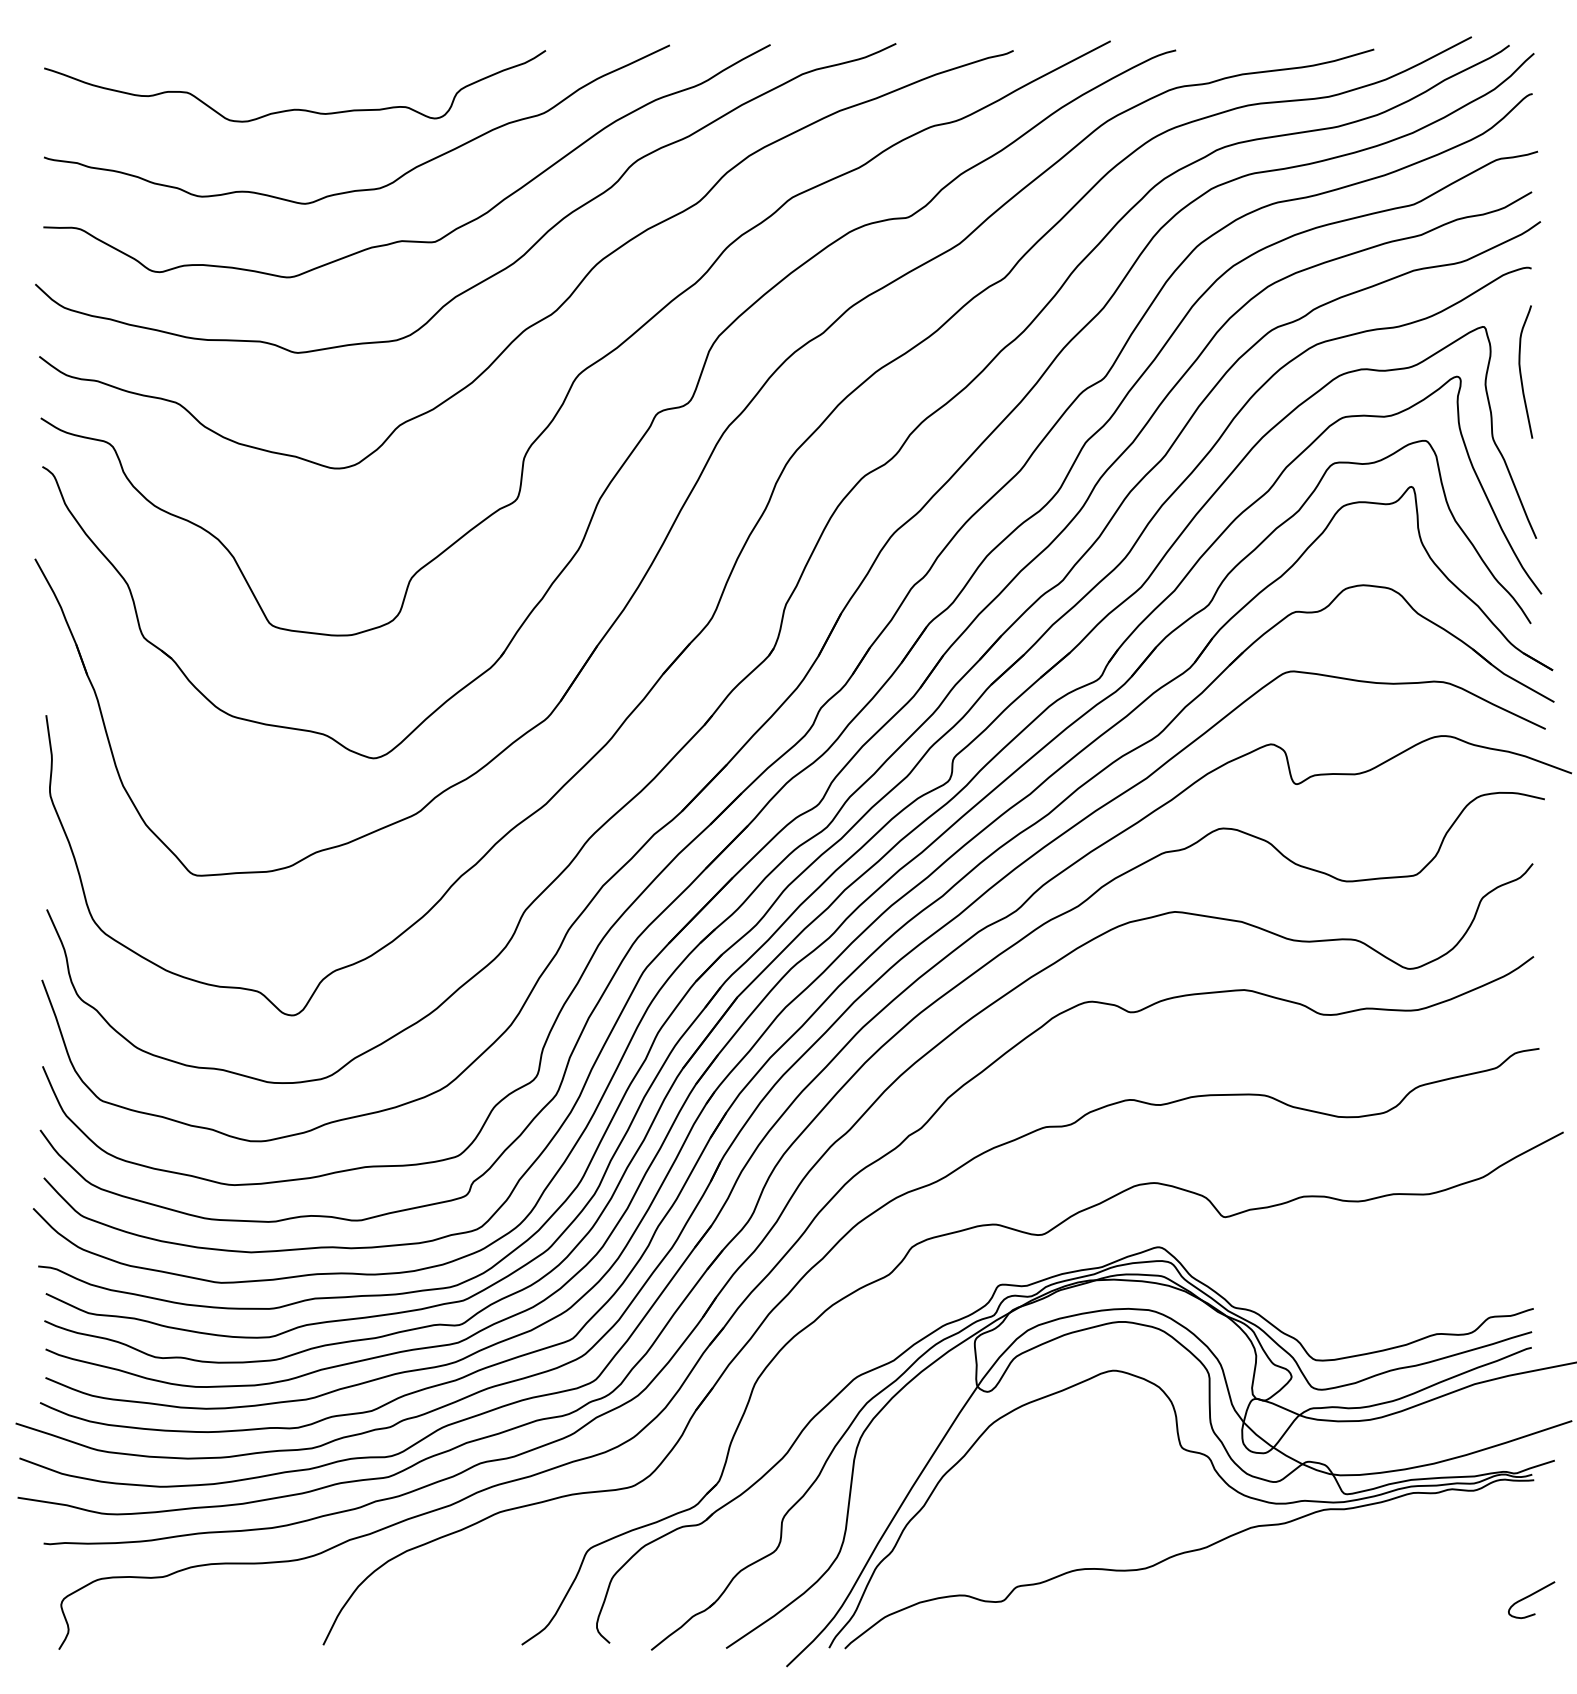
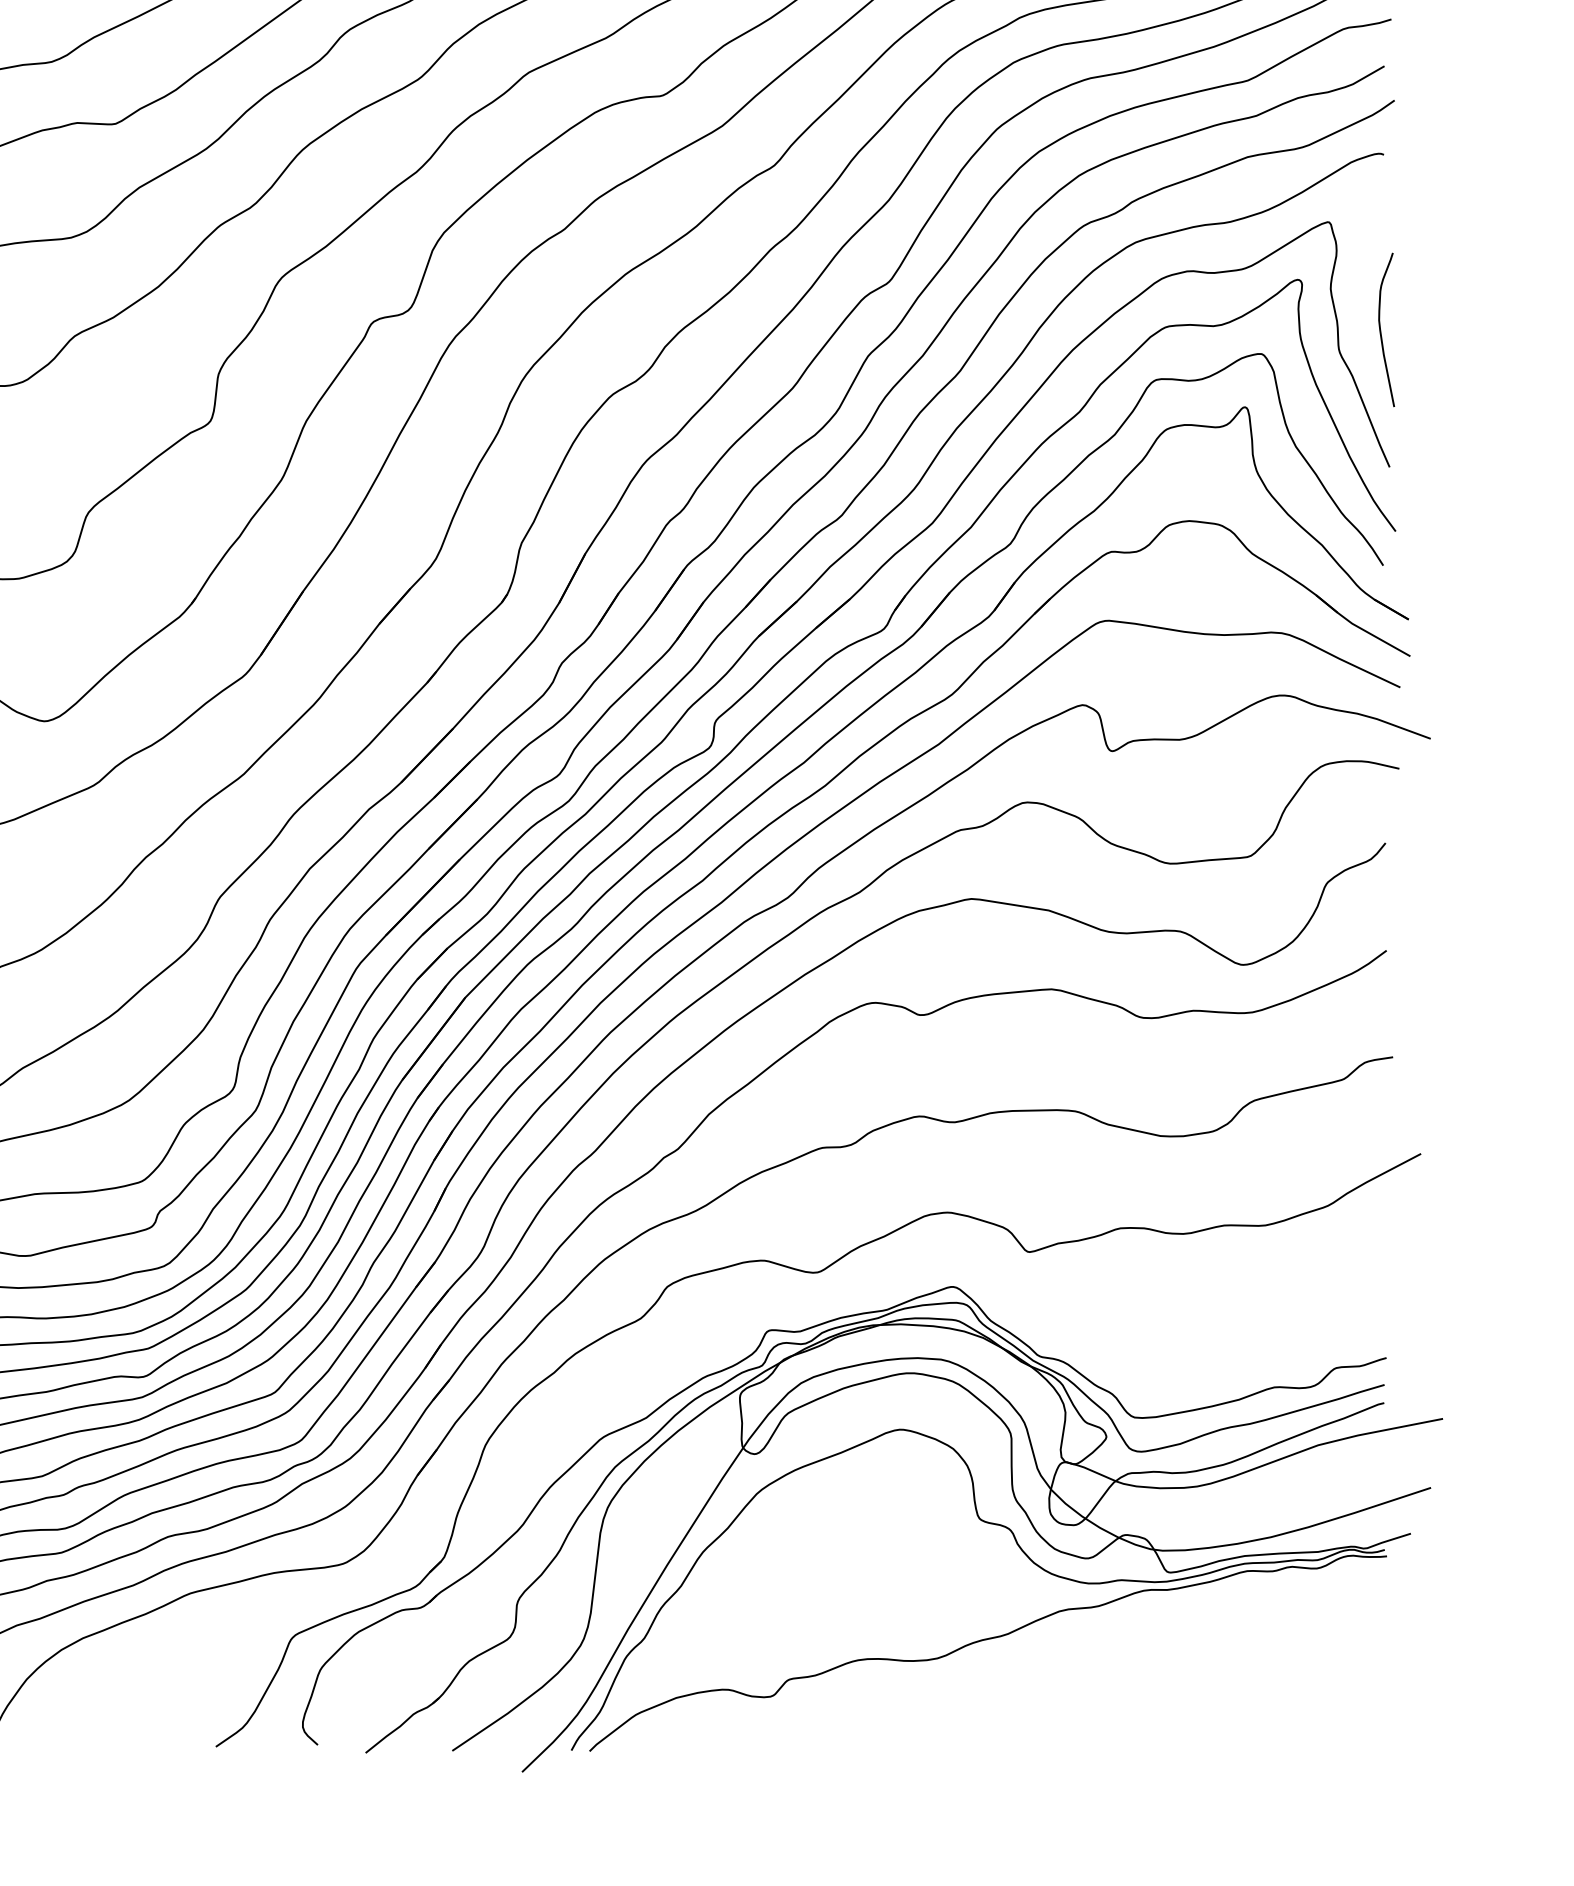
curve: (1521, 371) -> (1381, 329), moved
curve: (1530, 1596) -> (1382, 1690), removed

